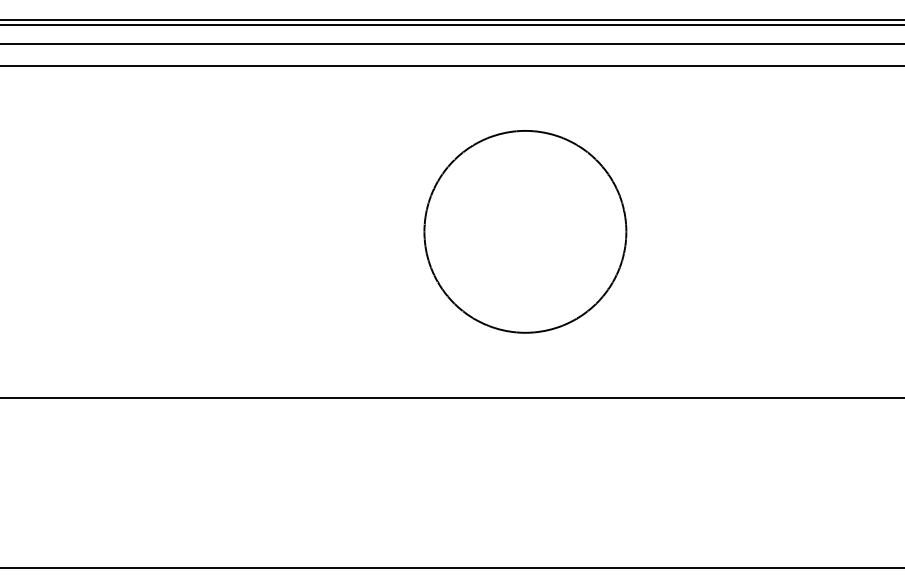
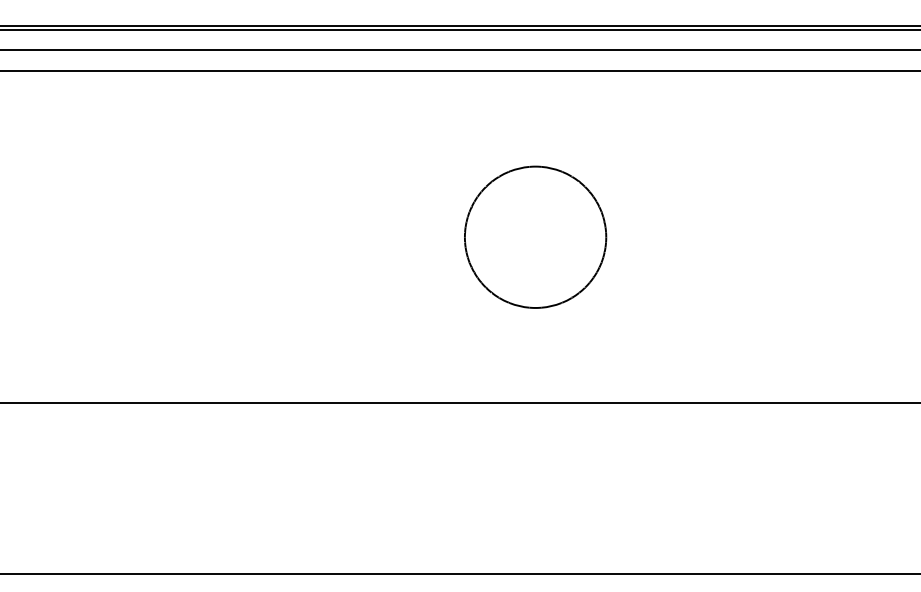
part: (525, 232) -> (535, 237), size x0.7

